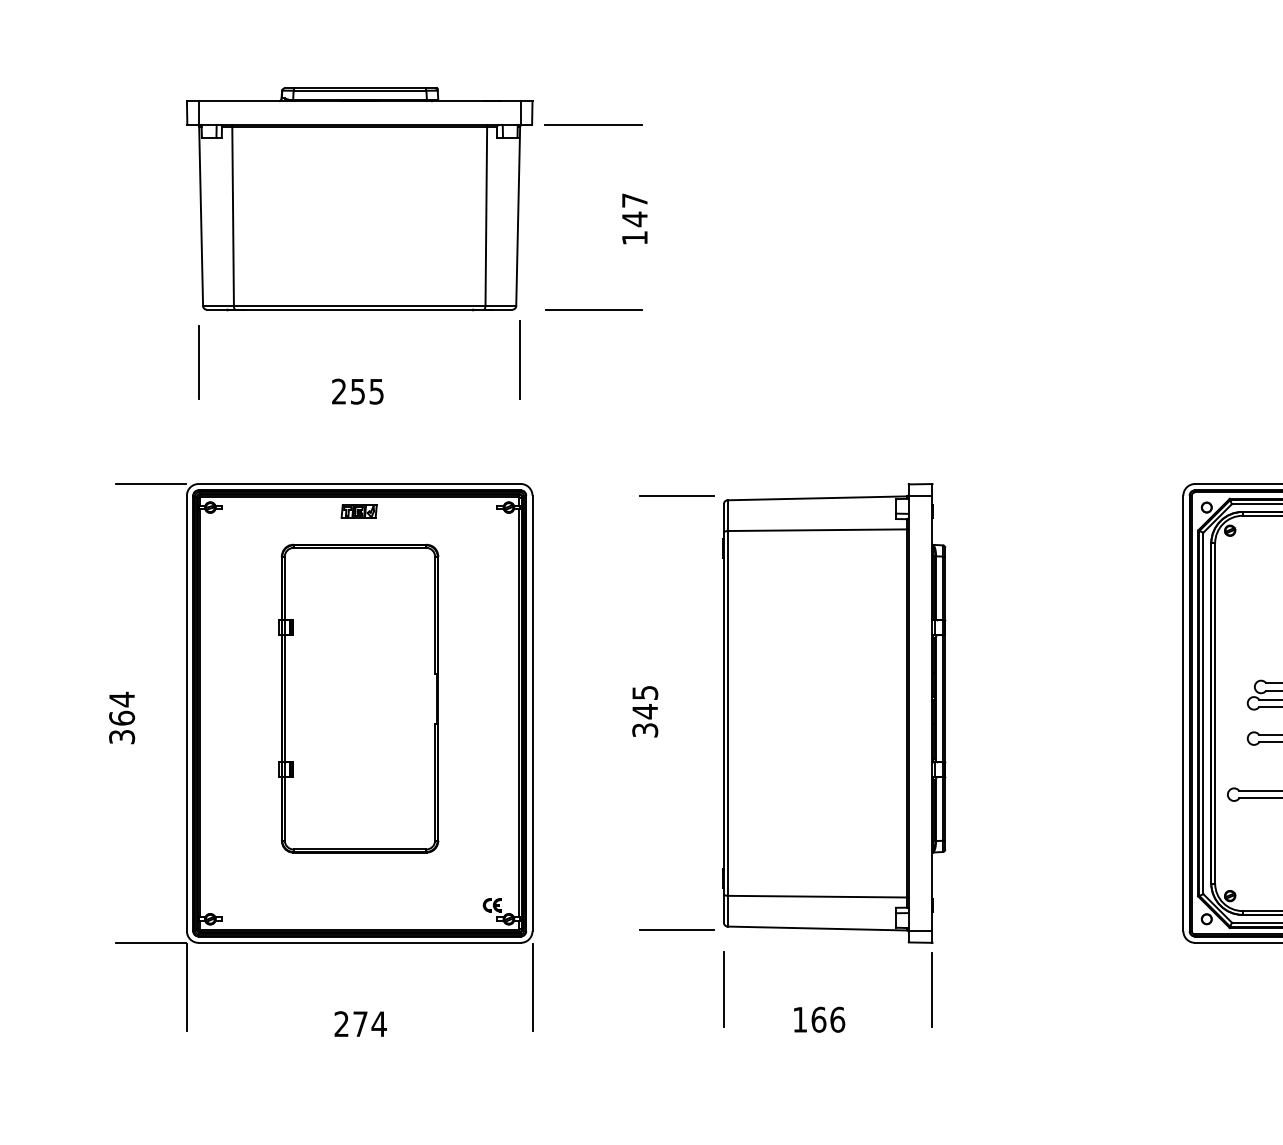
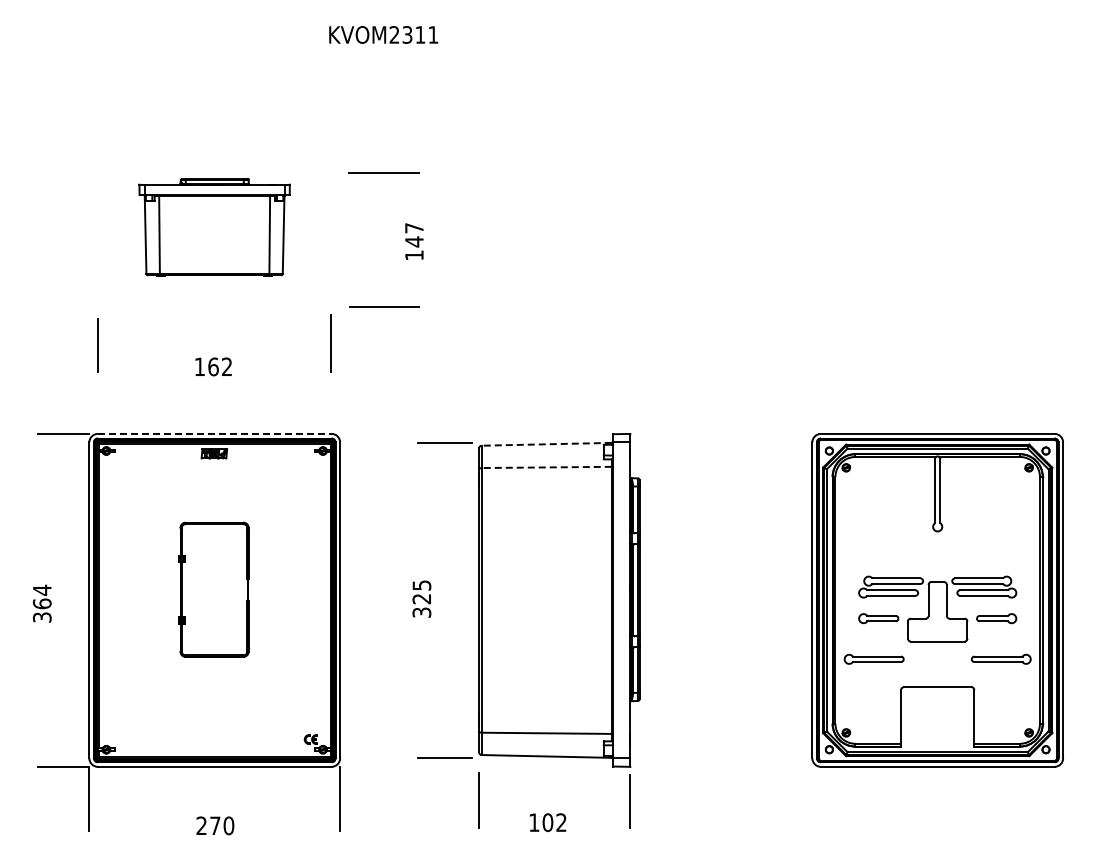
part: (359, 199) -> (214, 227), size x0.6
text: (356, 391) -> (212, 366), 255 -> 162
line: (359, 483) -> (214, 433), solid -> dashed
line: (816, 498) -> (546, 444), solid -> dashed
line: (816, 530) -> (546, 467), solid -> dashed
part: (357, 698) -> (213, 589), size x0.6
text: (644, 710) -> (421, 598), 345 -> 325
text: (827, 1019) -> (554, 822), 166 -> 102
text: (378, 1023) -> (228, 825), 274 -> 270

